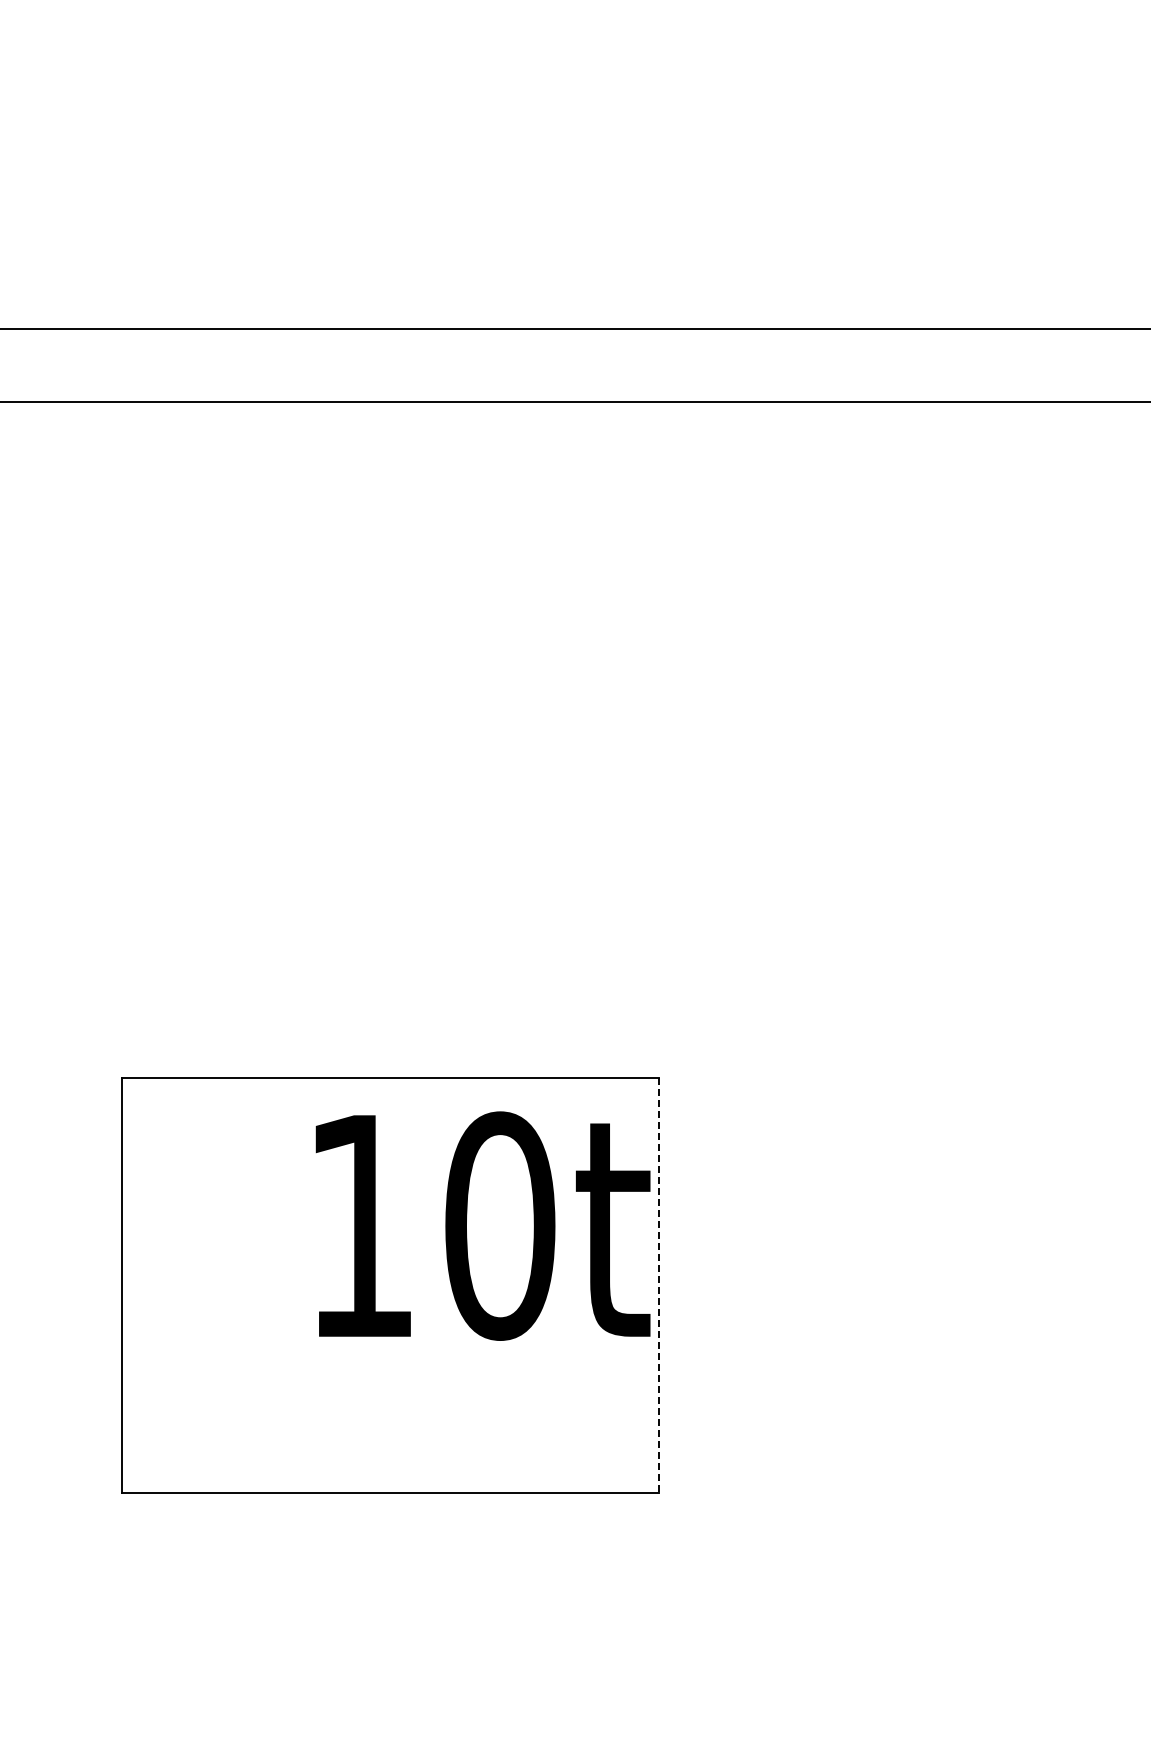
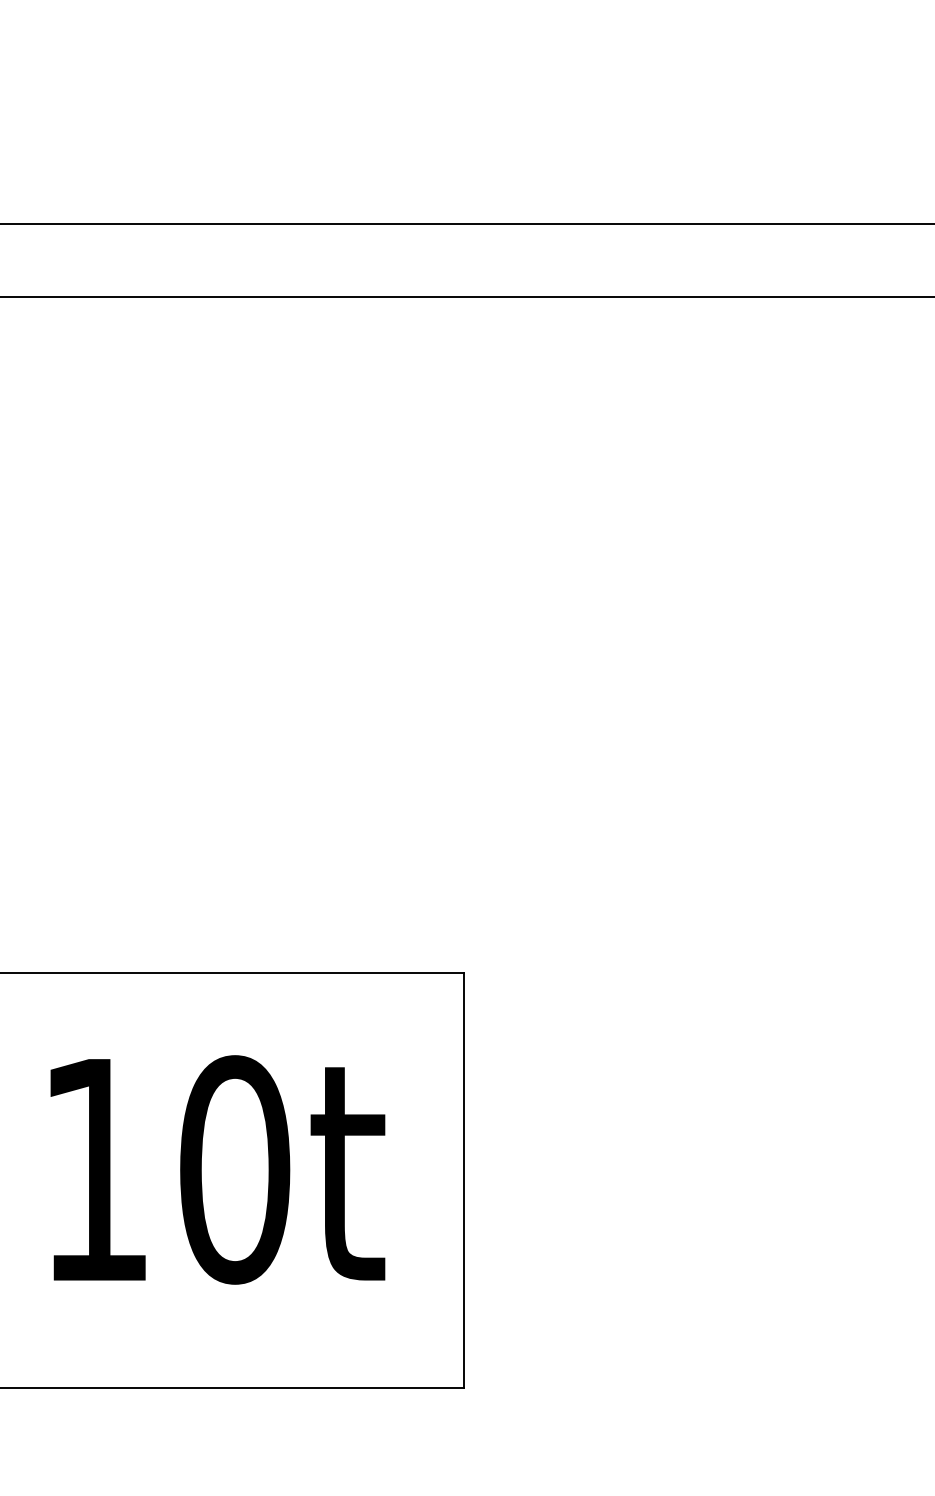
text: (482, 1225) -> (217, 1169), moved
line: (659, 1285) -> (464, 1180), dashed -> solid

